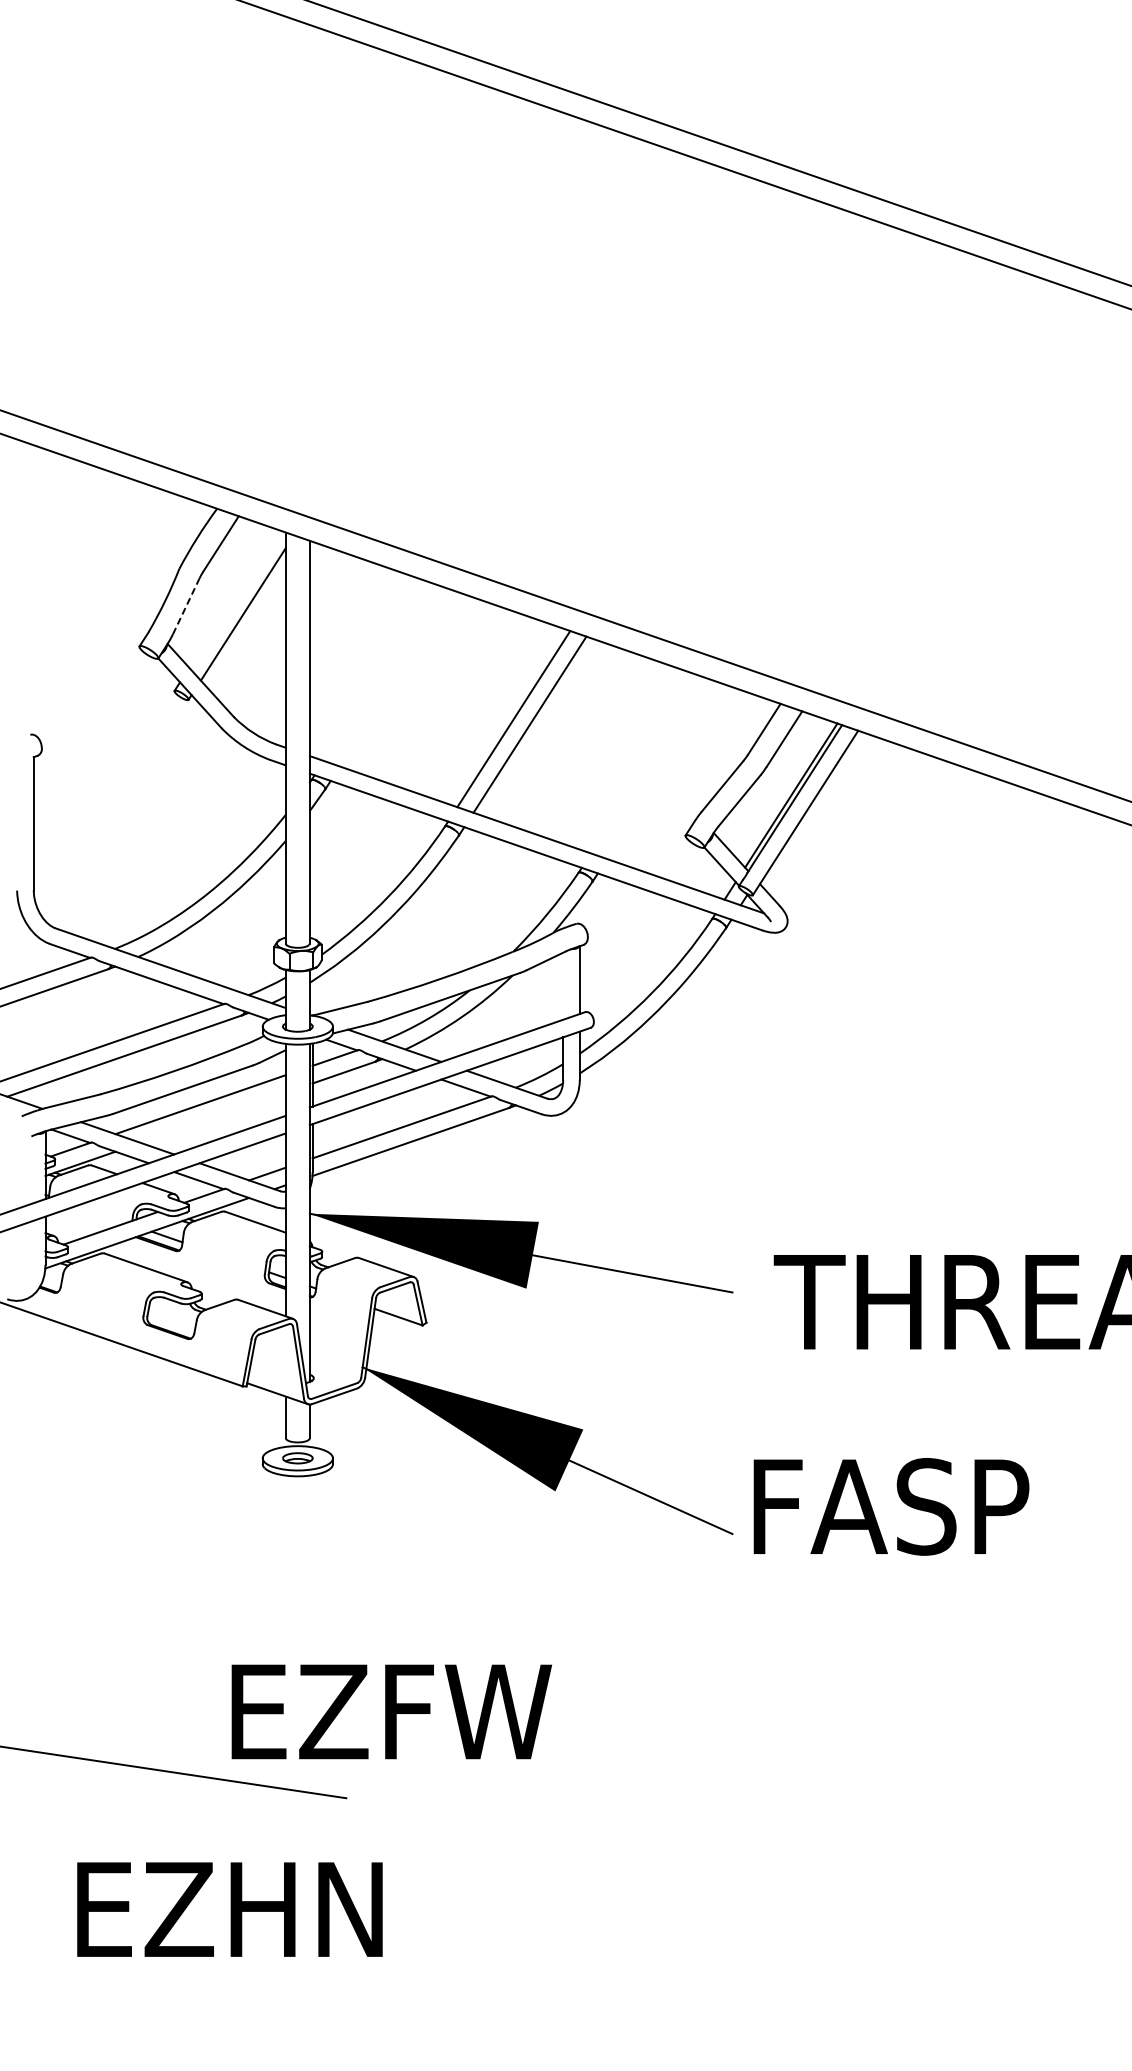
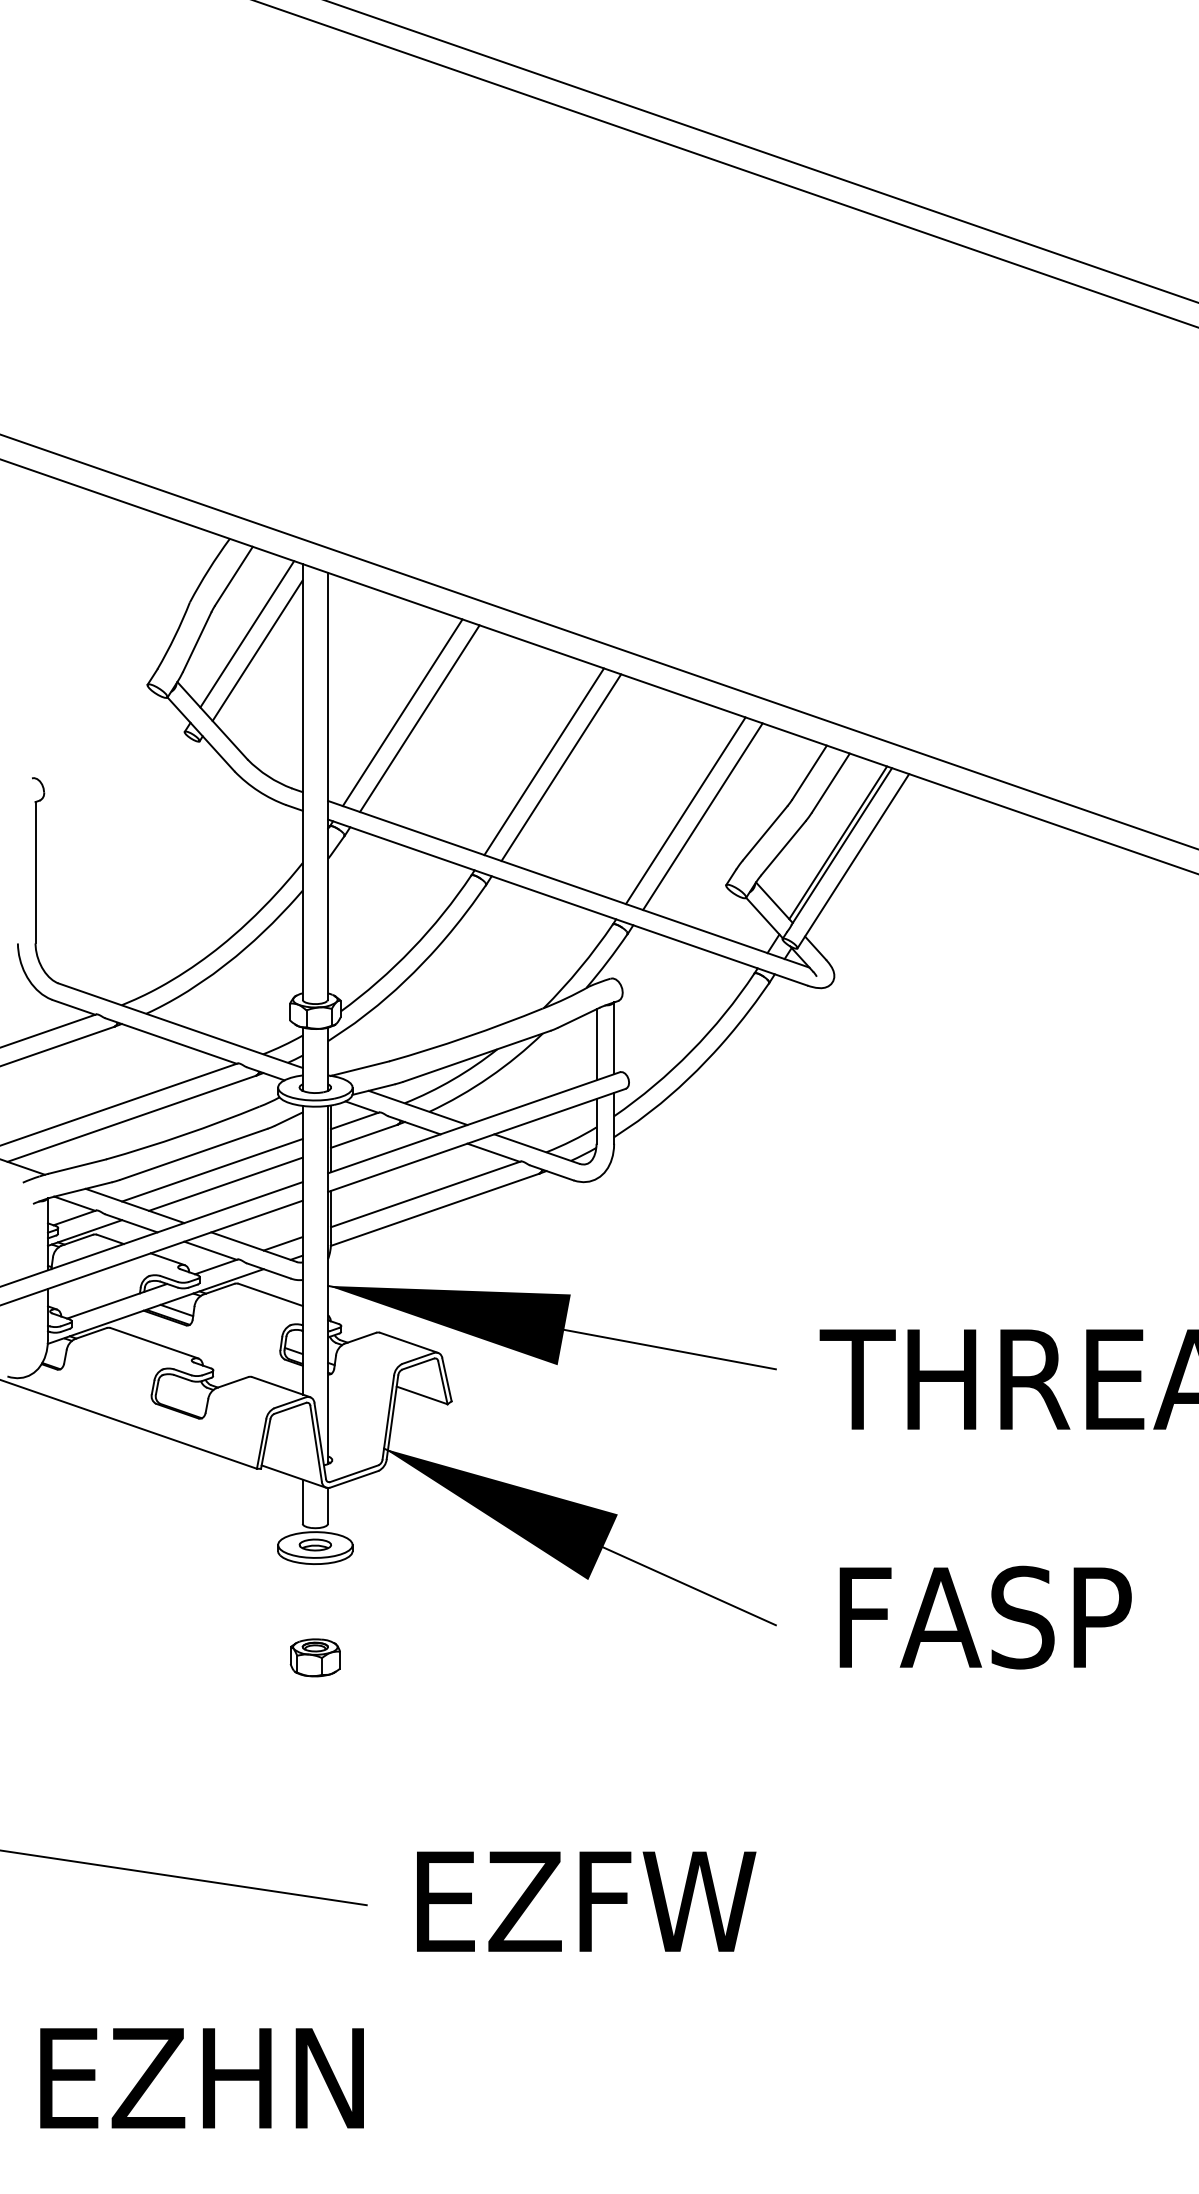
line: (233, 598) -> (247, 633), added
line: (186, 605) -> (197, 641), dashed -> solid
line: (379, 672) -> (401, 712), added
line: (395, 678) -> (418, 718), added
line: (646, 765) -> (684, 810), added
line: (663, 770) -> (702, 816), added
line: (563, 985) -> (596, 1044), added
line: (212, 1117) -> (224, 1183), added
text: (891, 1506) -> (985, 1617), moved
part: (297, 1564) -> (314, 1657), added
text: (391, 1711) -> (586, 1901), moved
text: (229, 1909) -> (201, 2078), moved

